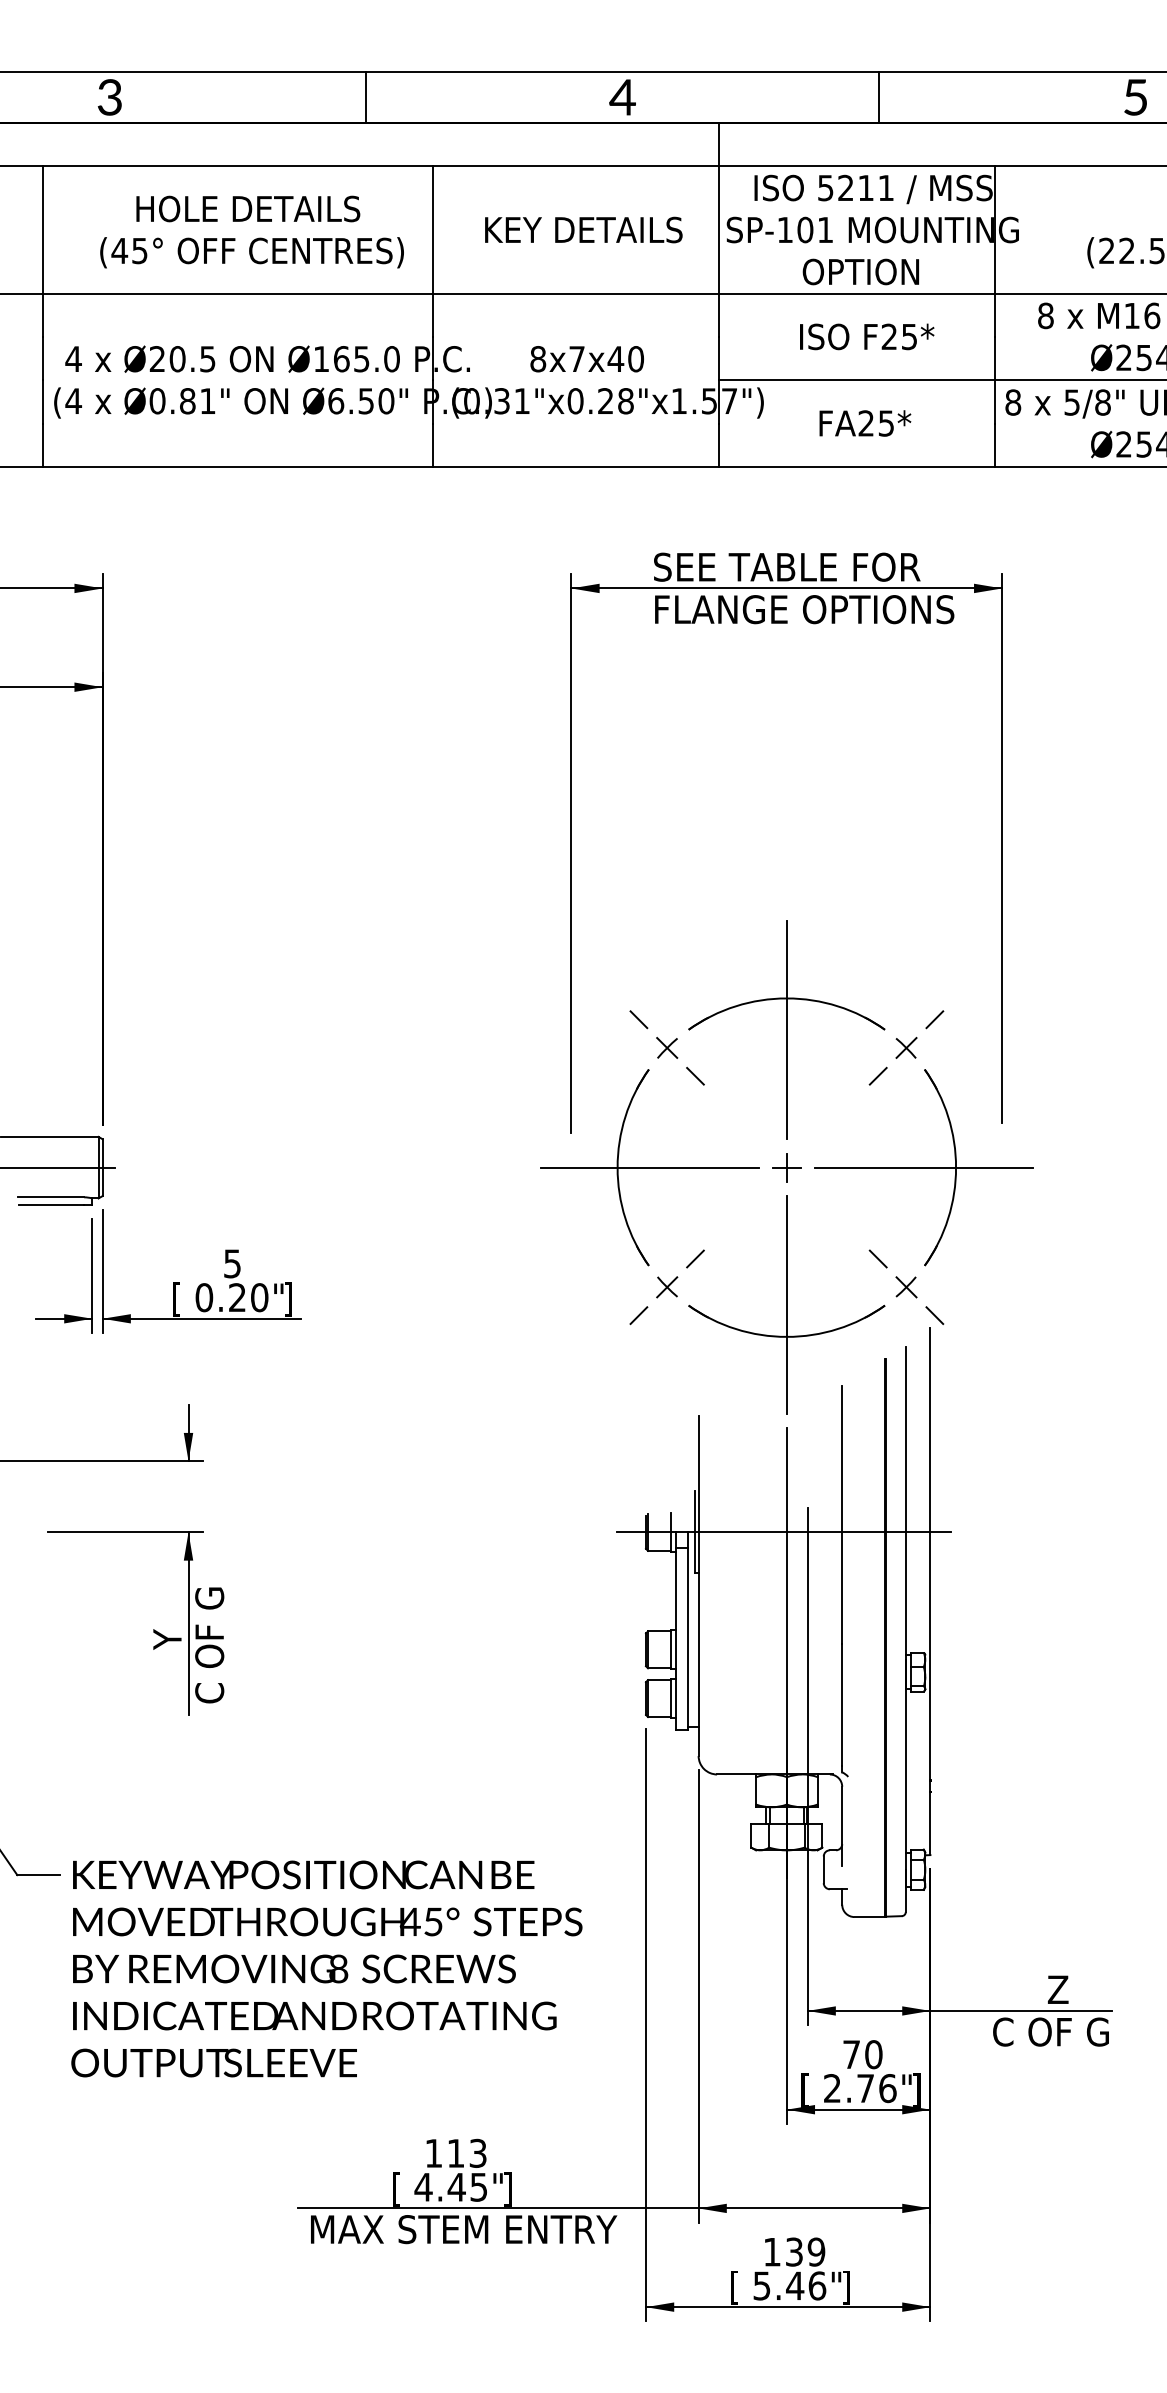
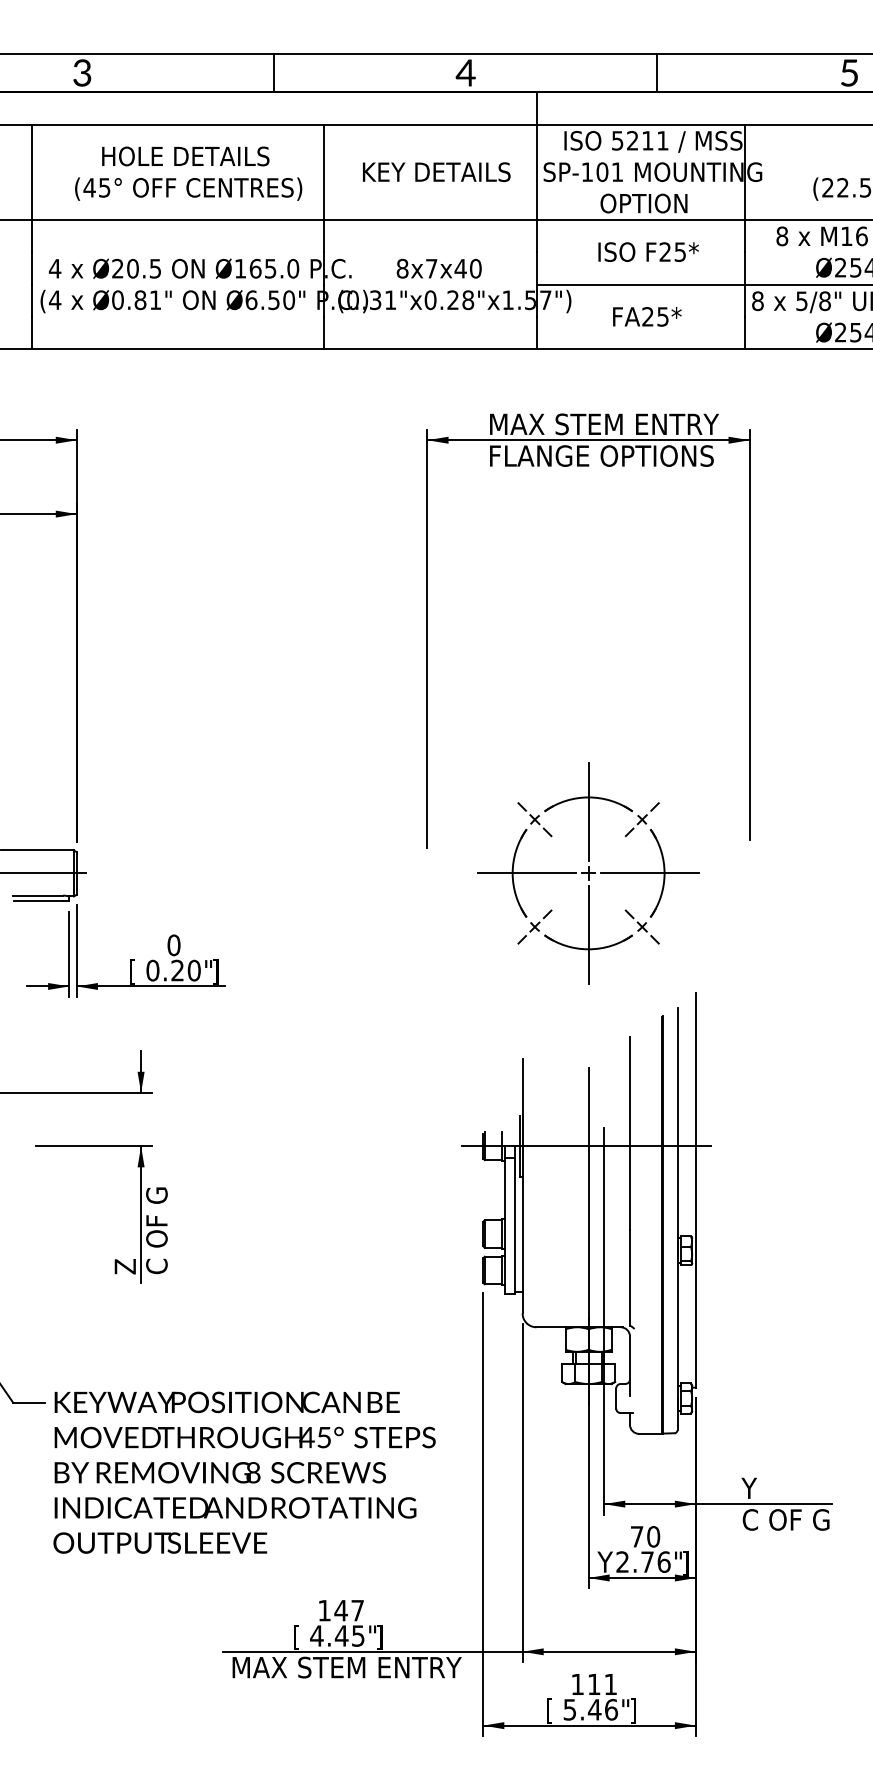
text: (807, 566) -> (604, 423), SEE TABLE FOR -> MAX STEM ENTRY
part: (786, 1167) -> (588, 873), size x0.6
text: (232, 1263) -> (173, 945), 5 -> 0
text: (167, 1666) -> (125, 1246), Y -> Z
text: (1029, 1989) -> (770, 1488), Z -> Y
text: (808, 2090) -> (604, 1563), [ -> Y
text: (466, 2152) -> (348, 1609), 113 -> 147
text: (805, 2251) -> (602, 1684), 139 -> 111

